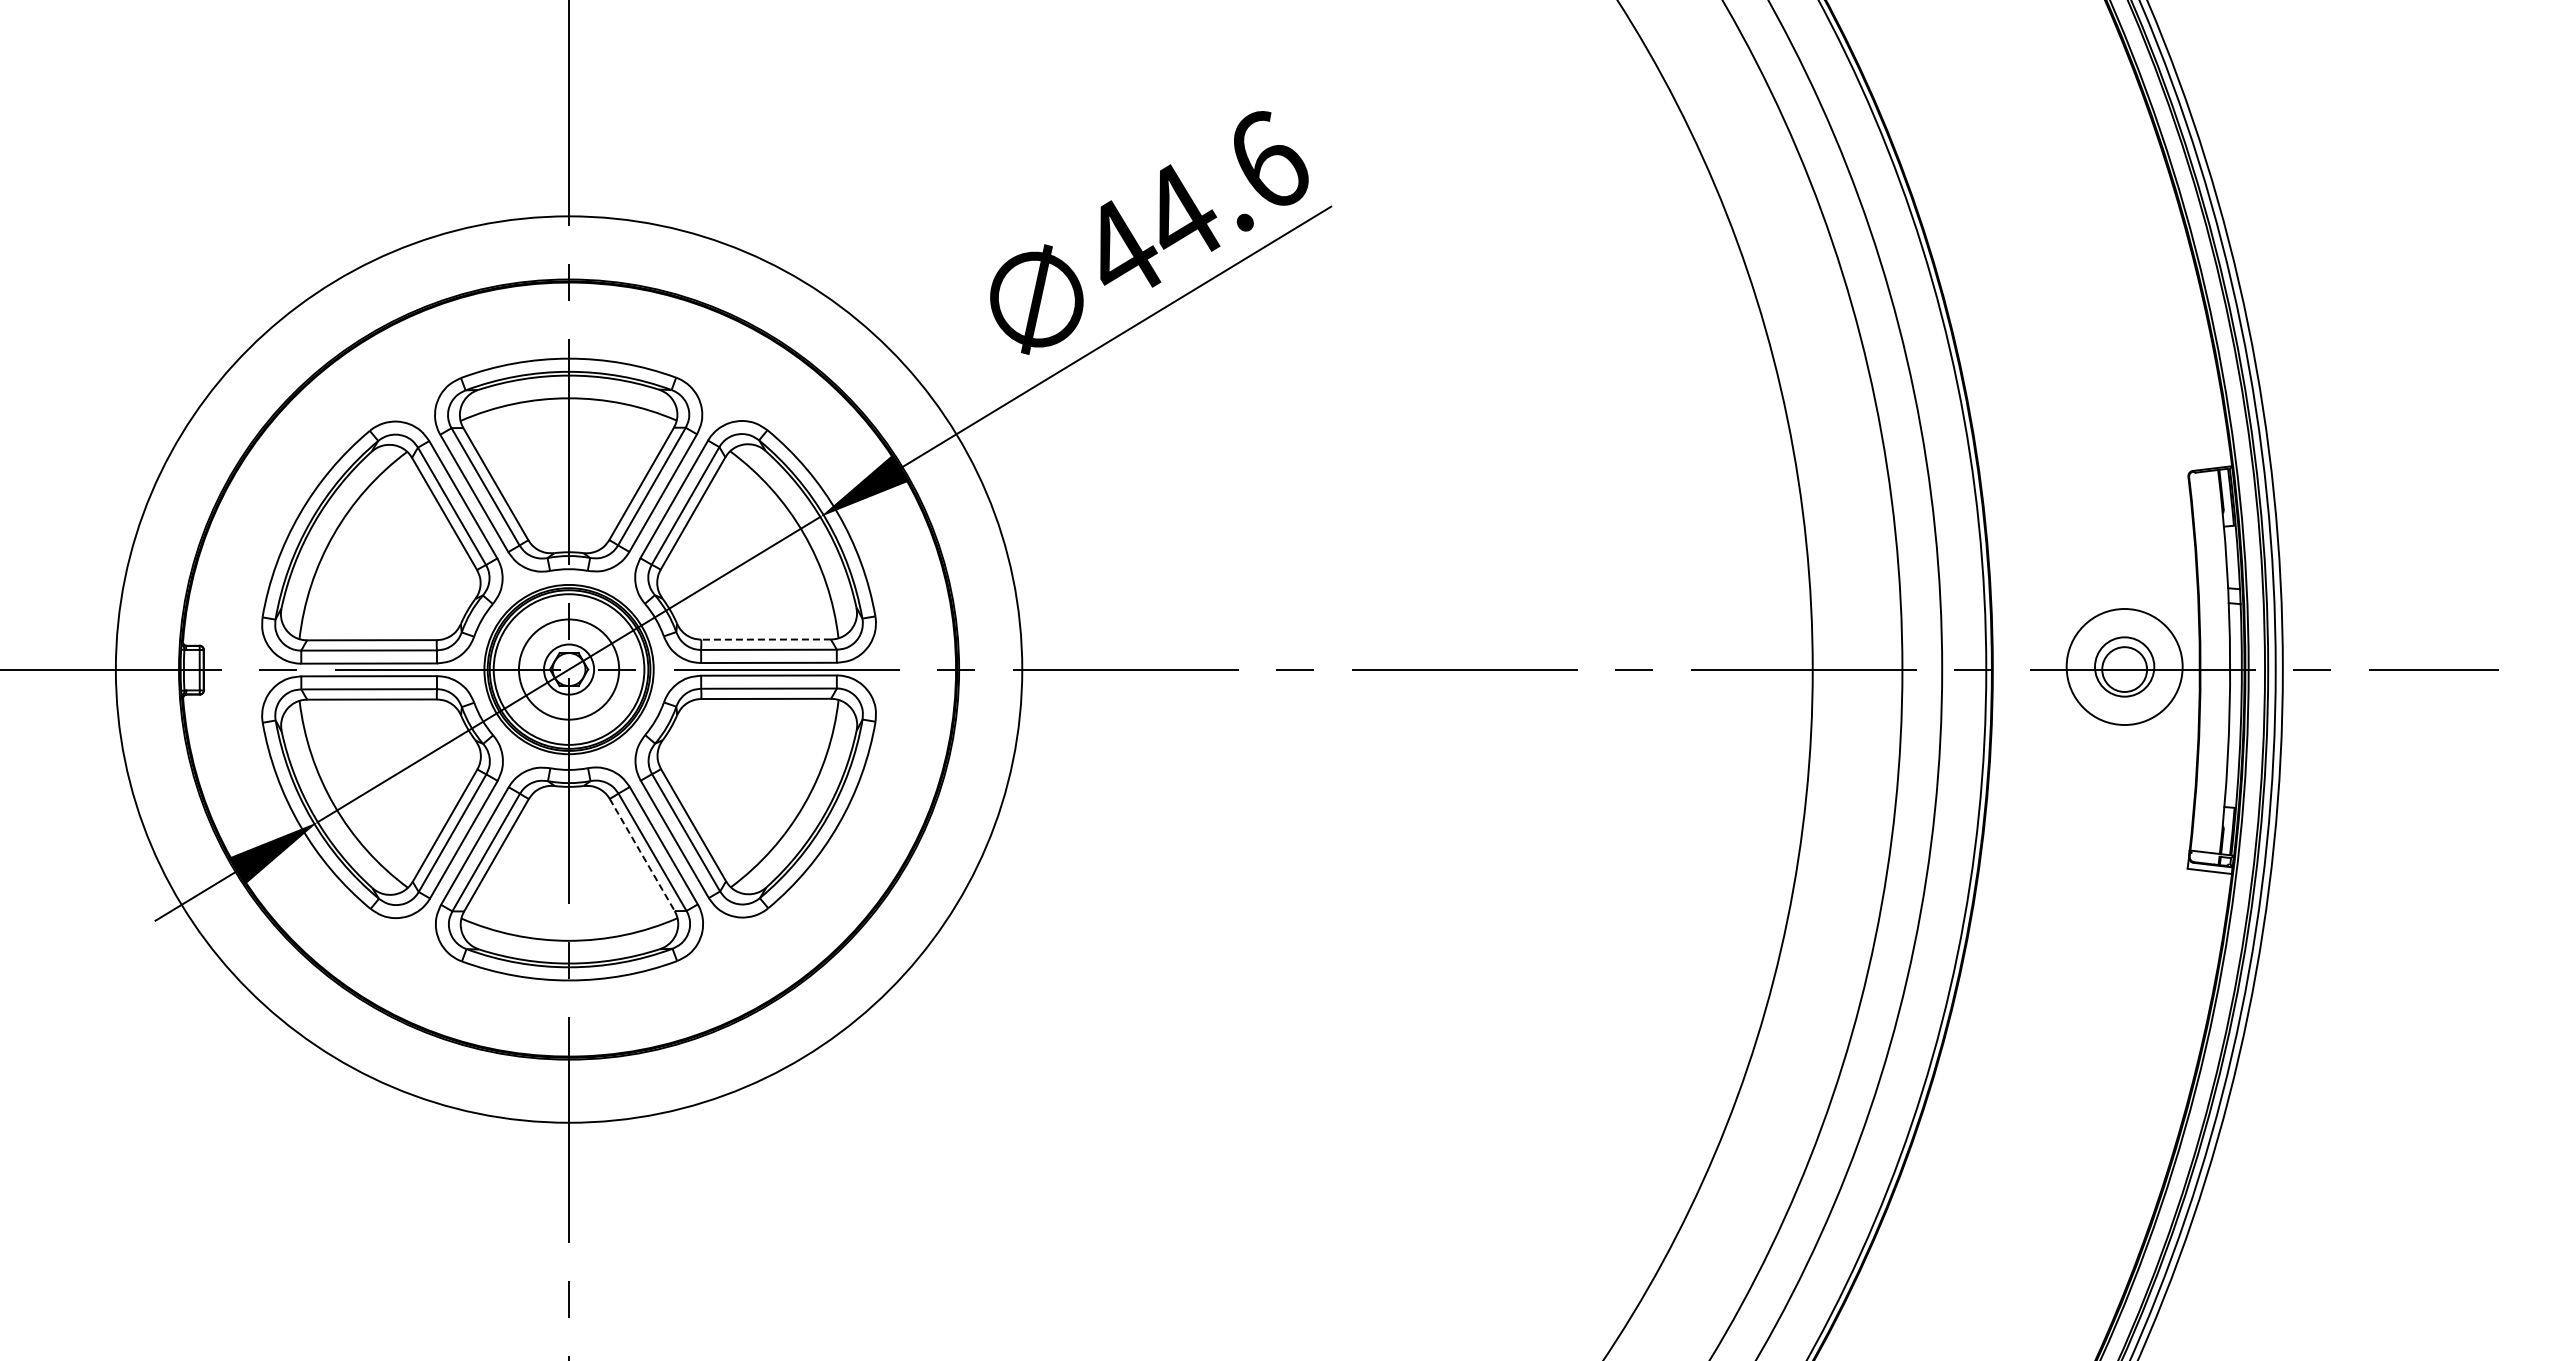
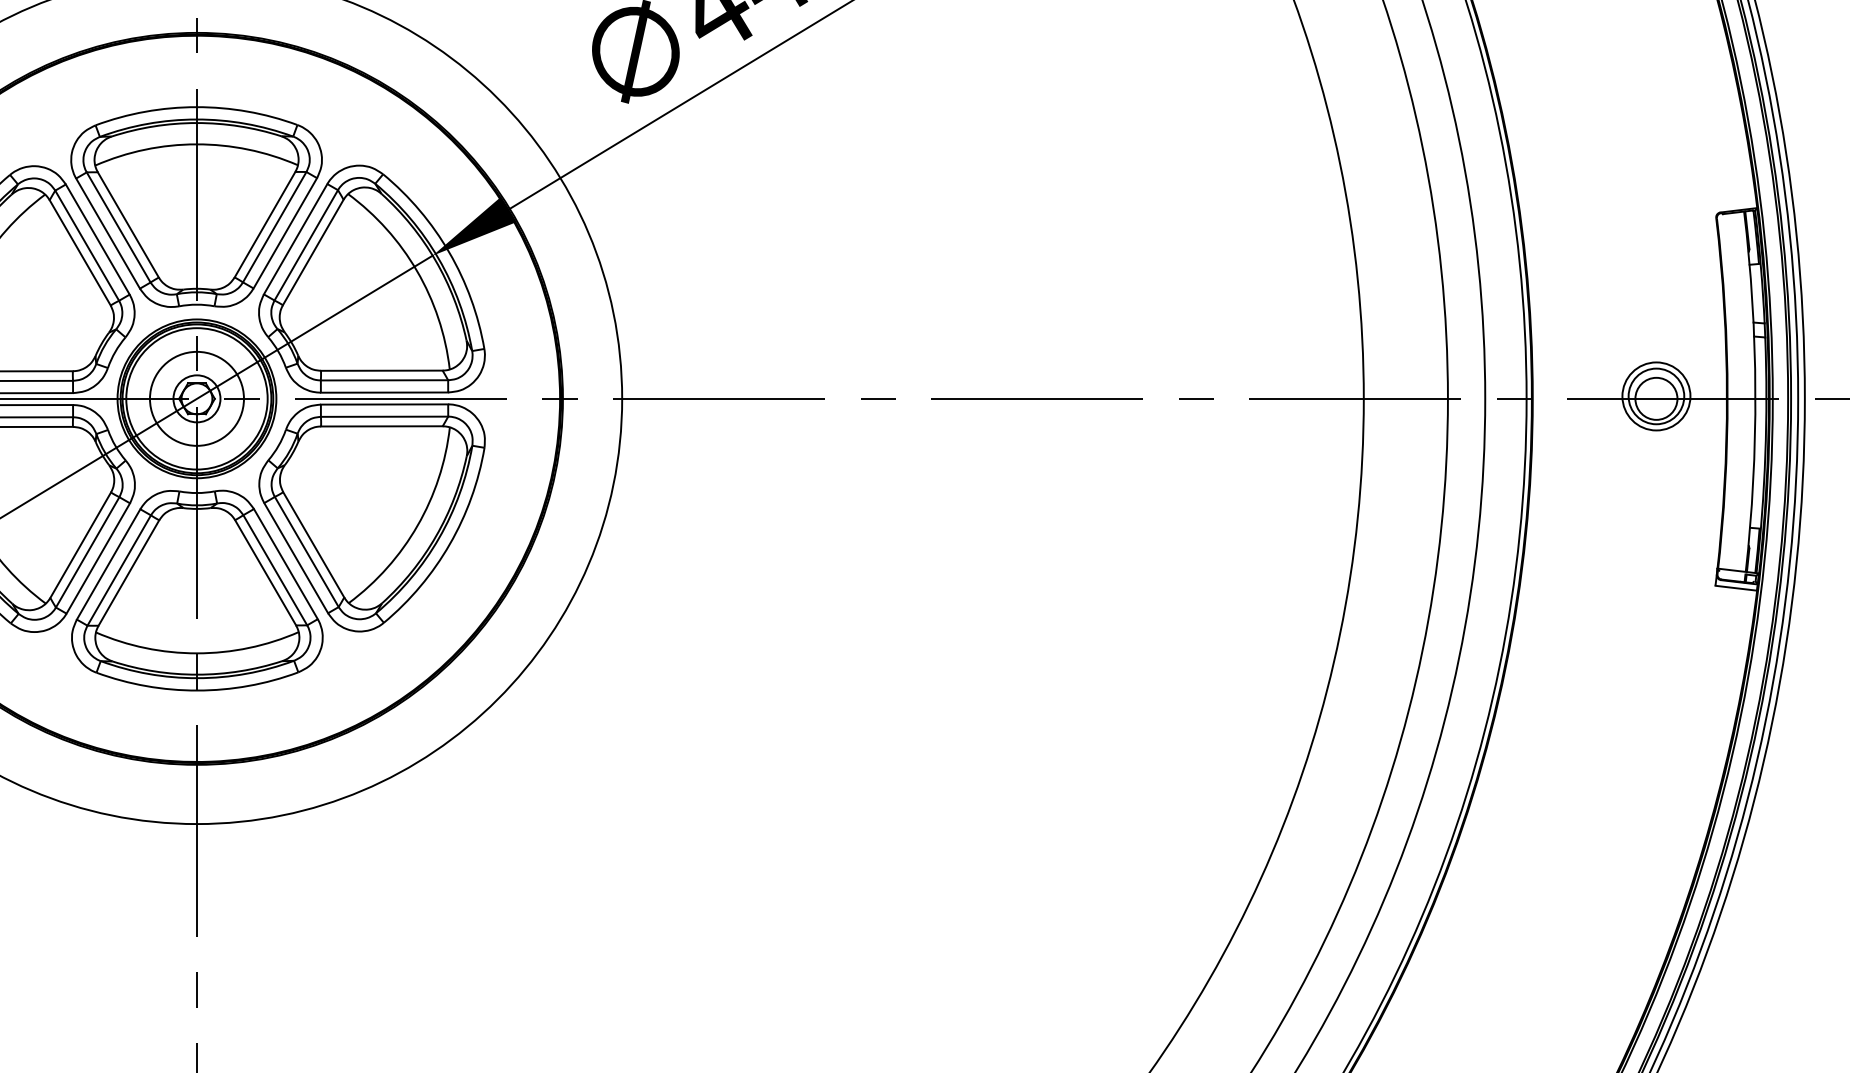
line: (766, 639) -> (382, 370), dashed -> solid
circle: (2124, 666) -> (1656, 395), size x0.62
line: (642, 854) -> (265, 572), dashed -> solid

